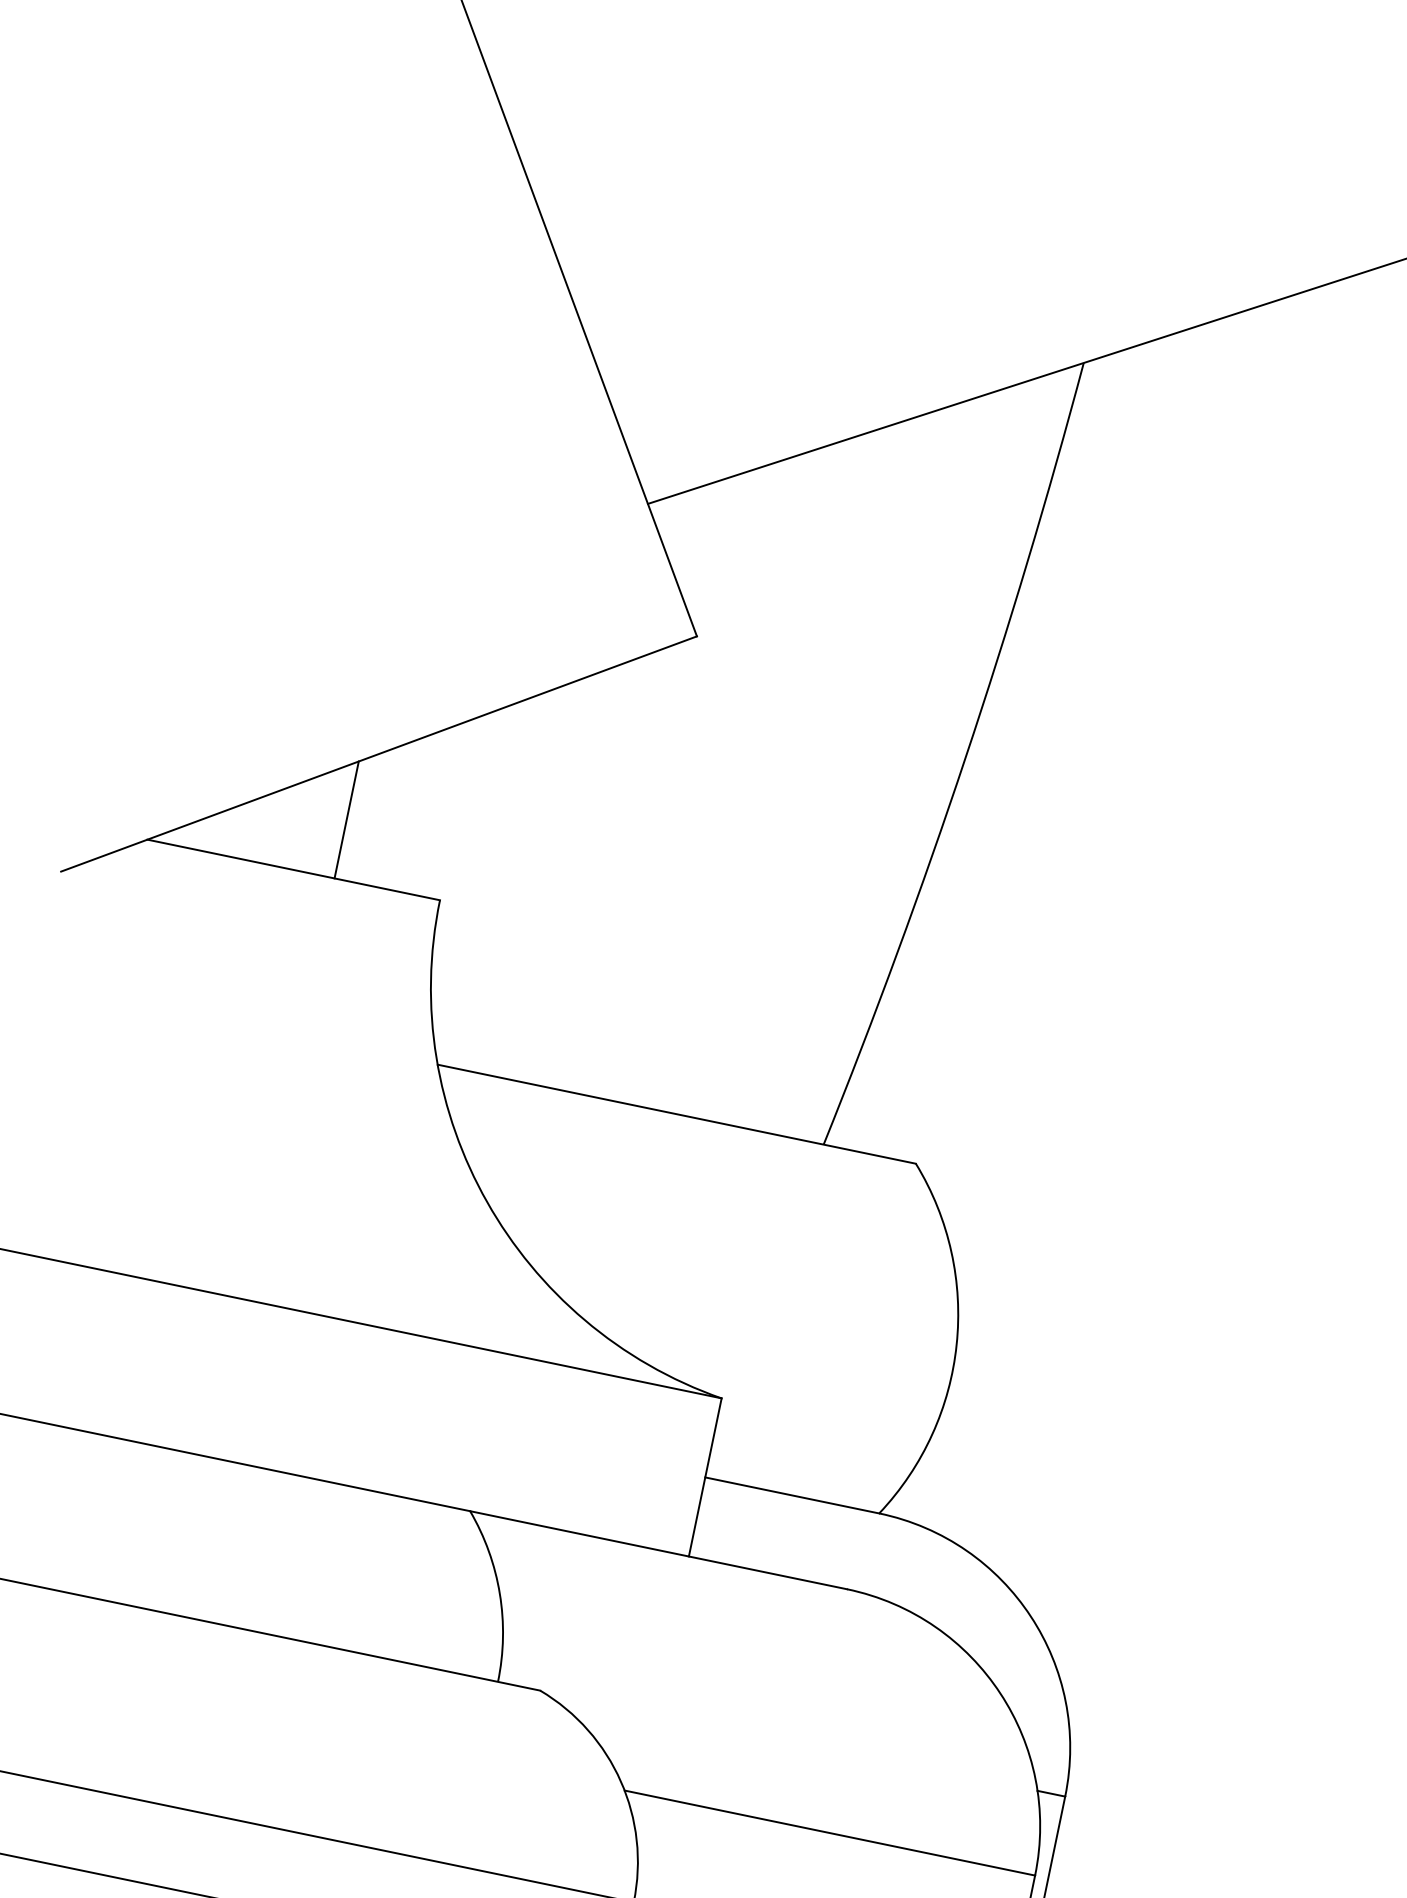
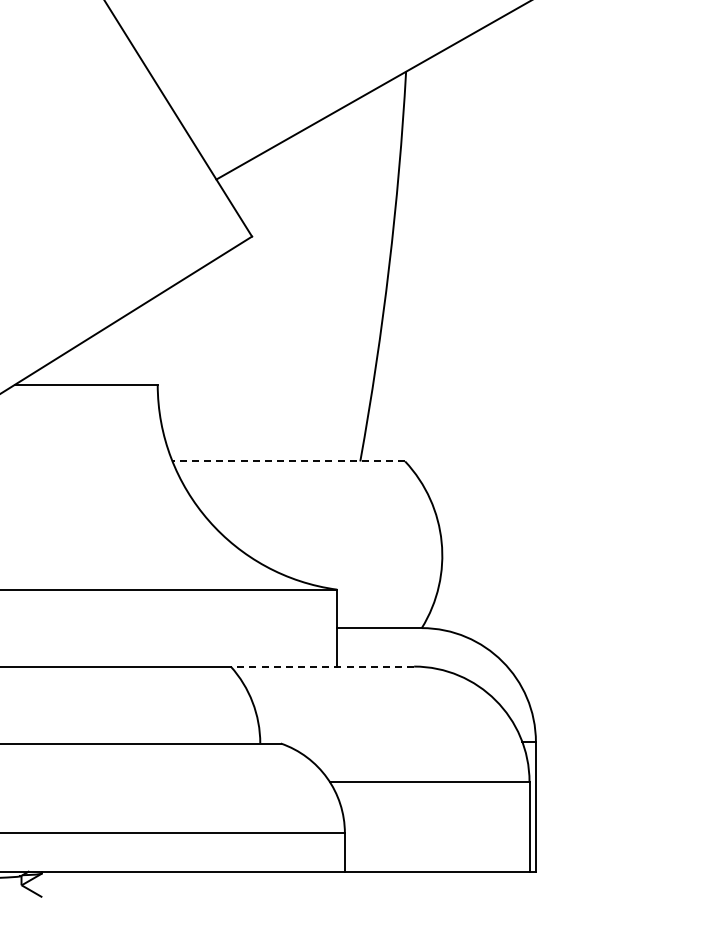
line: (347, 818) -> (106, 355), removed
line: (676, 1114) -> (288, 461), solid -> dashed
line: (658, 1550) -> (322, 666), solid -> dashed

